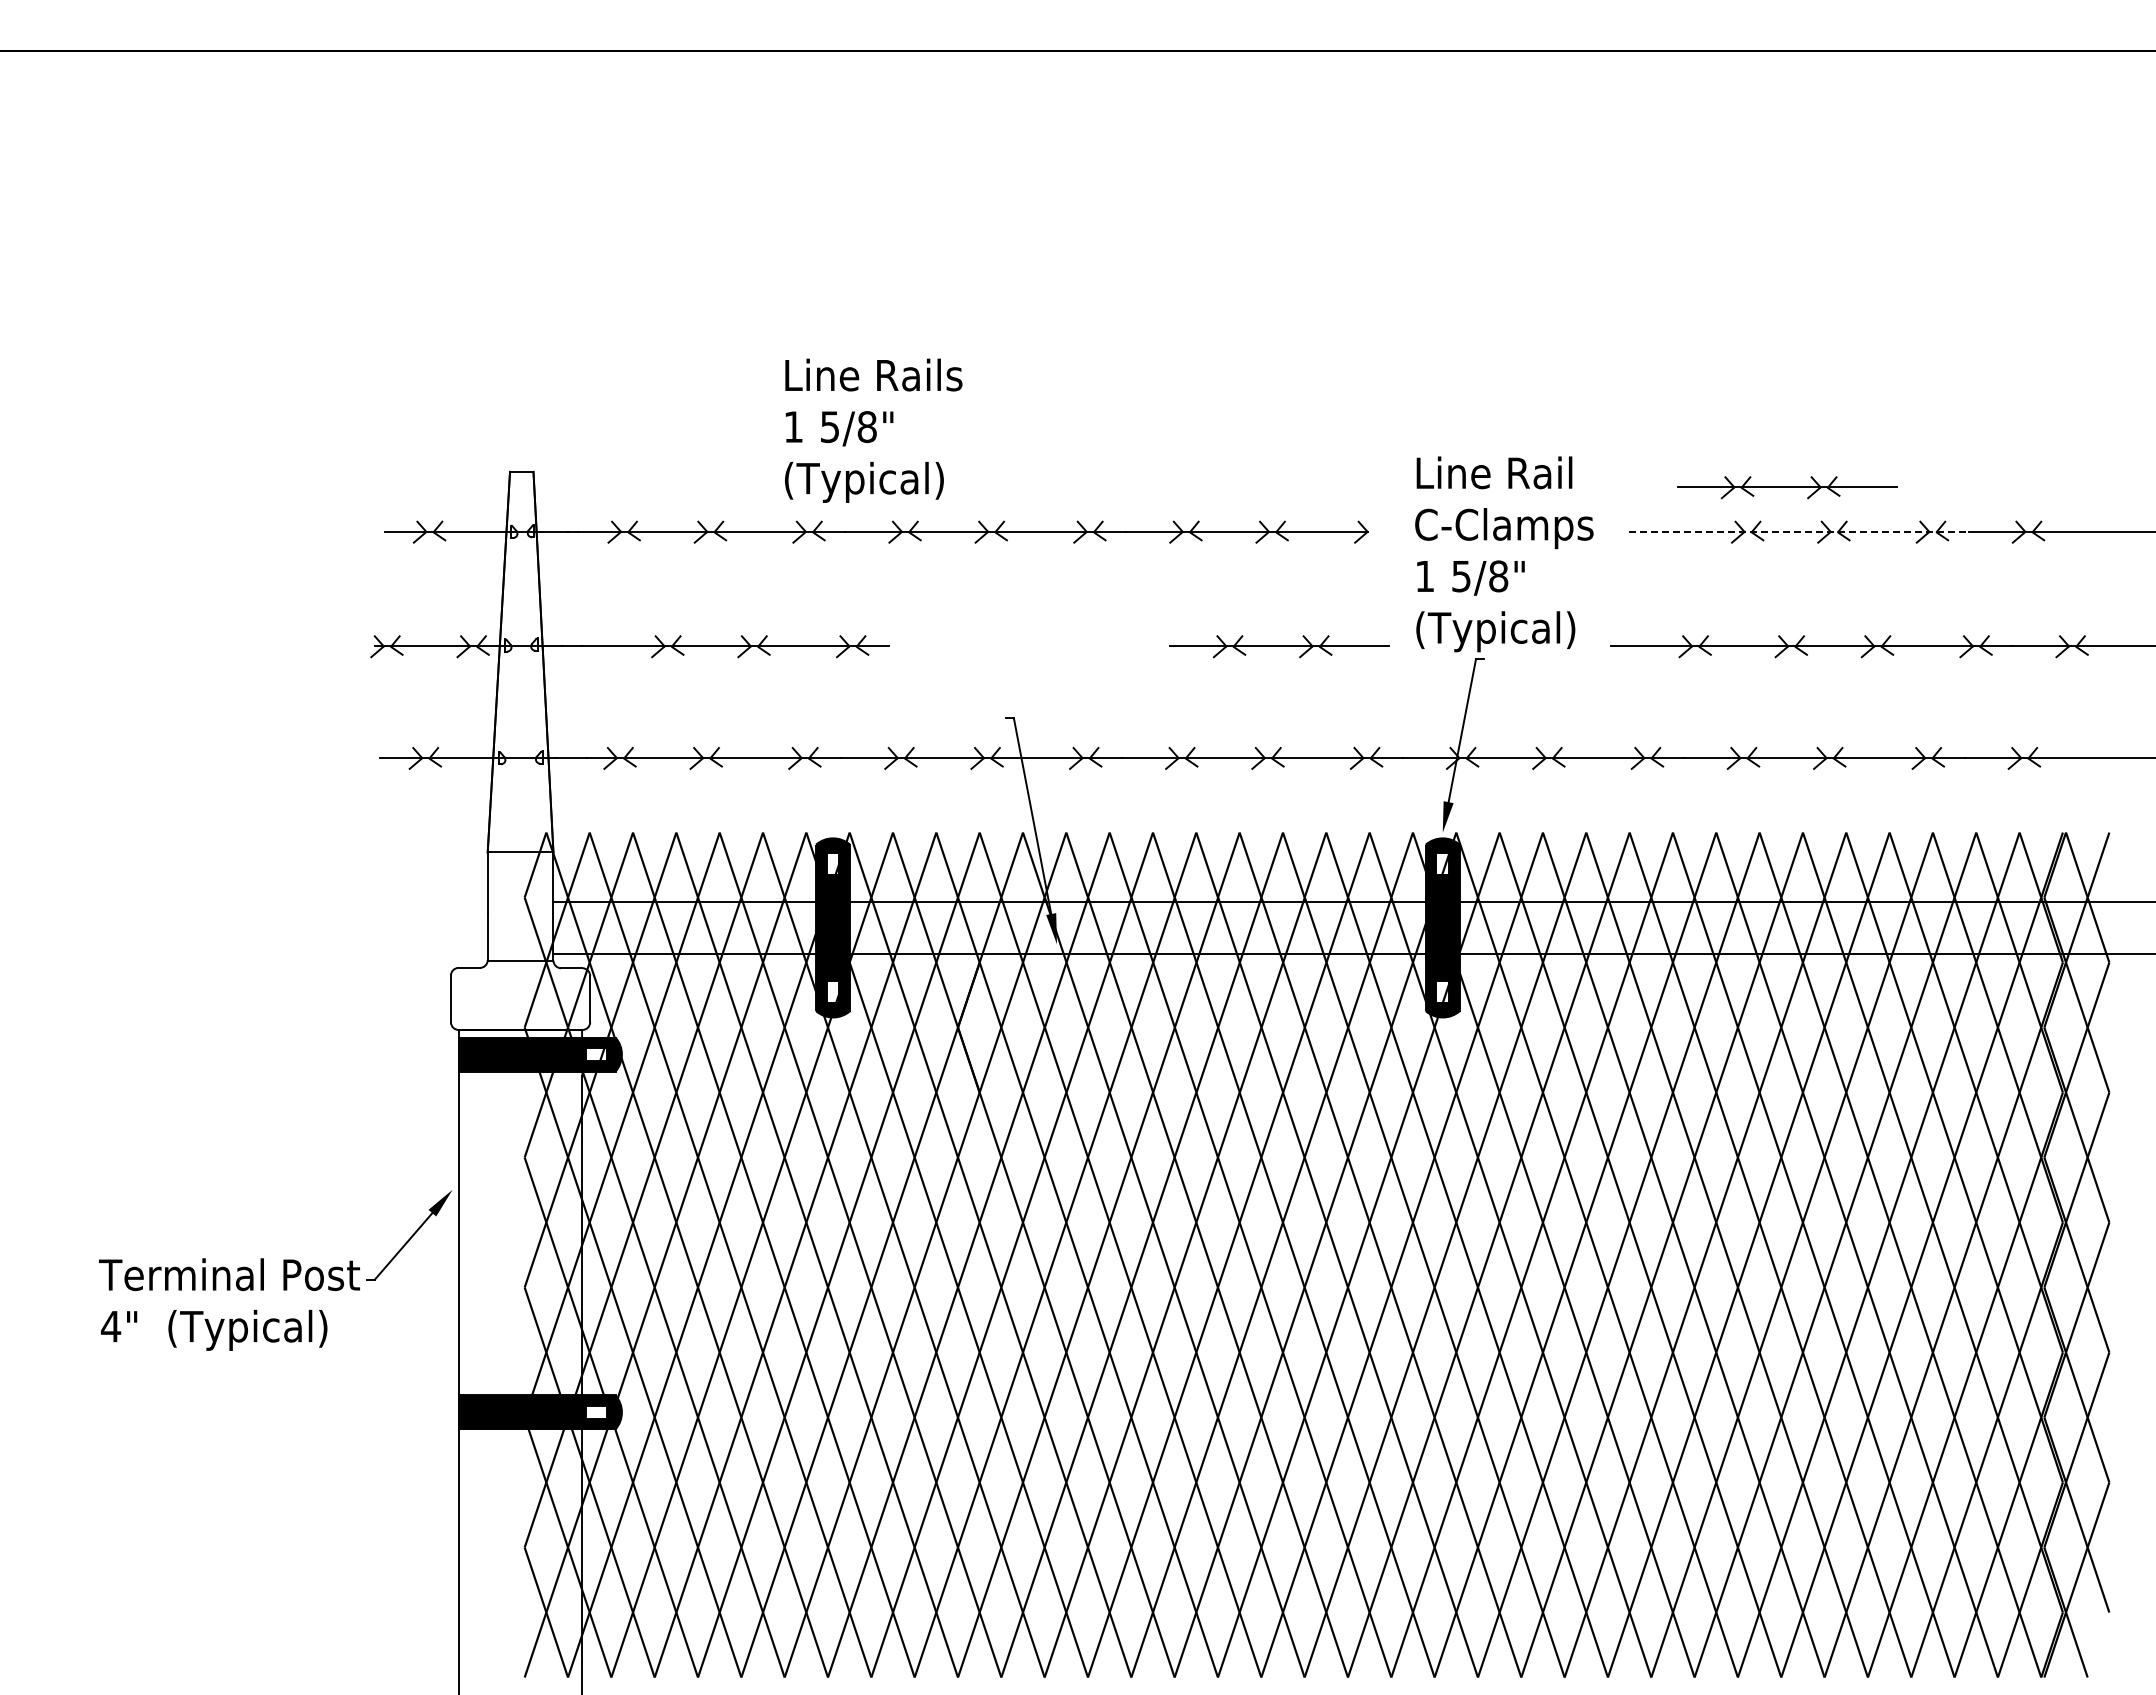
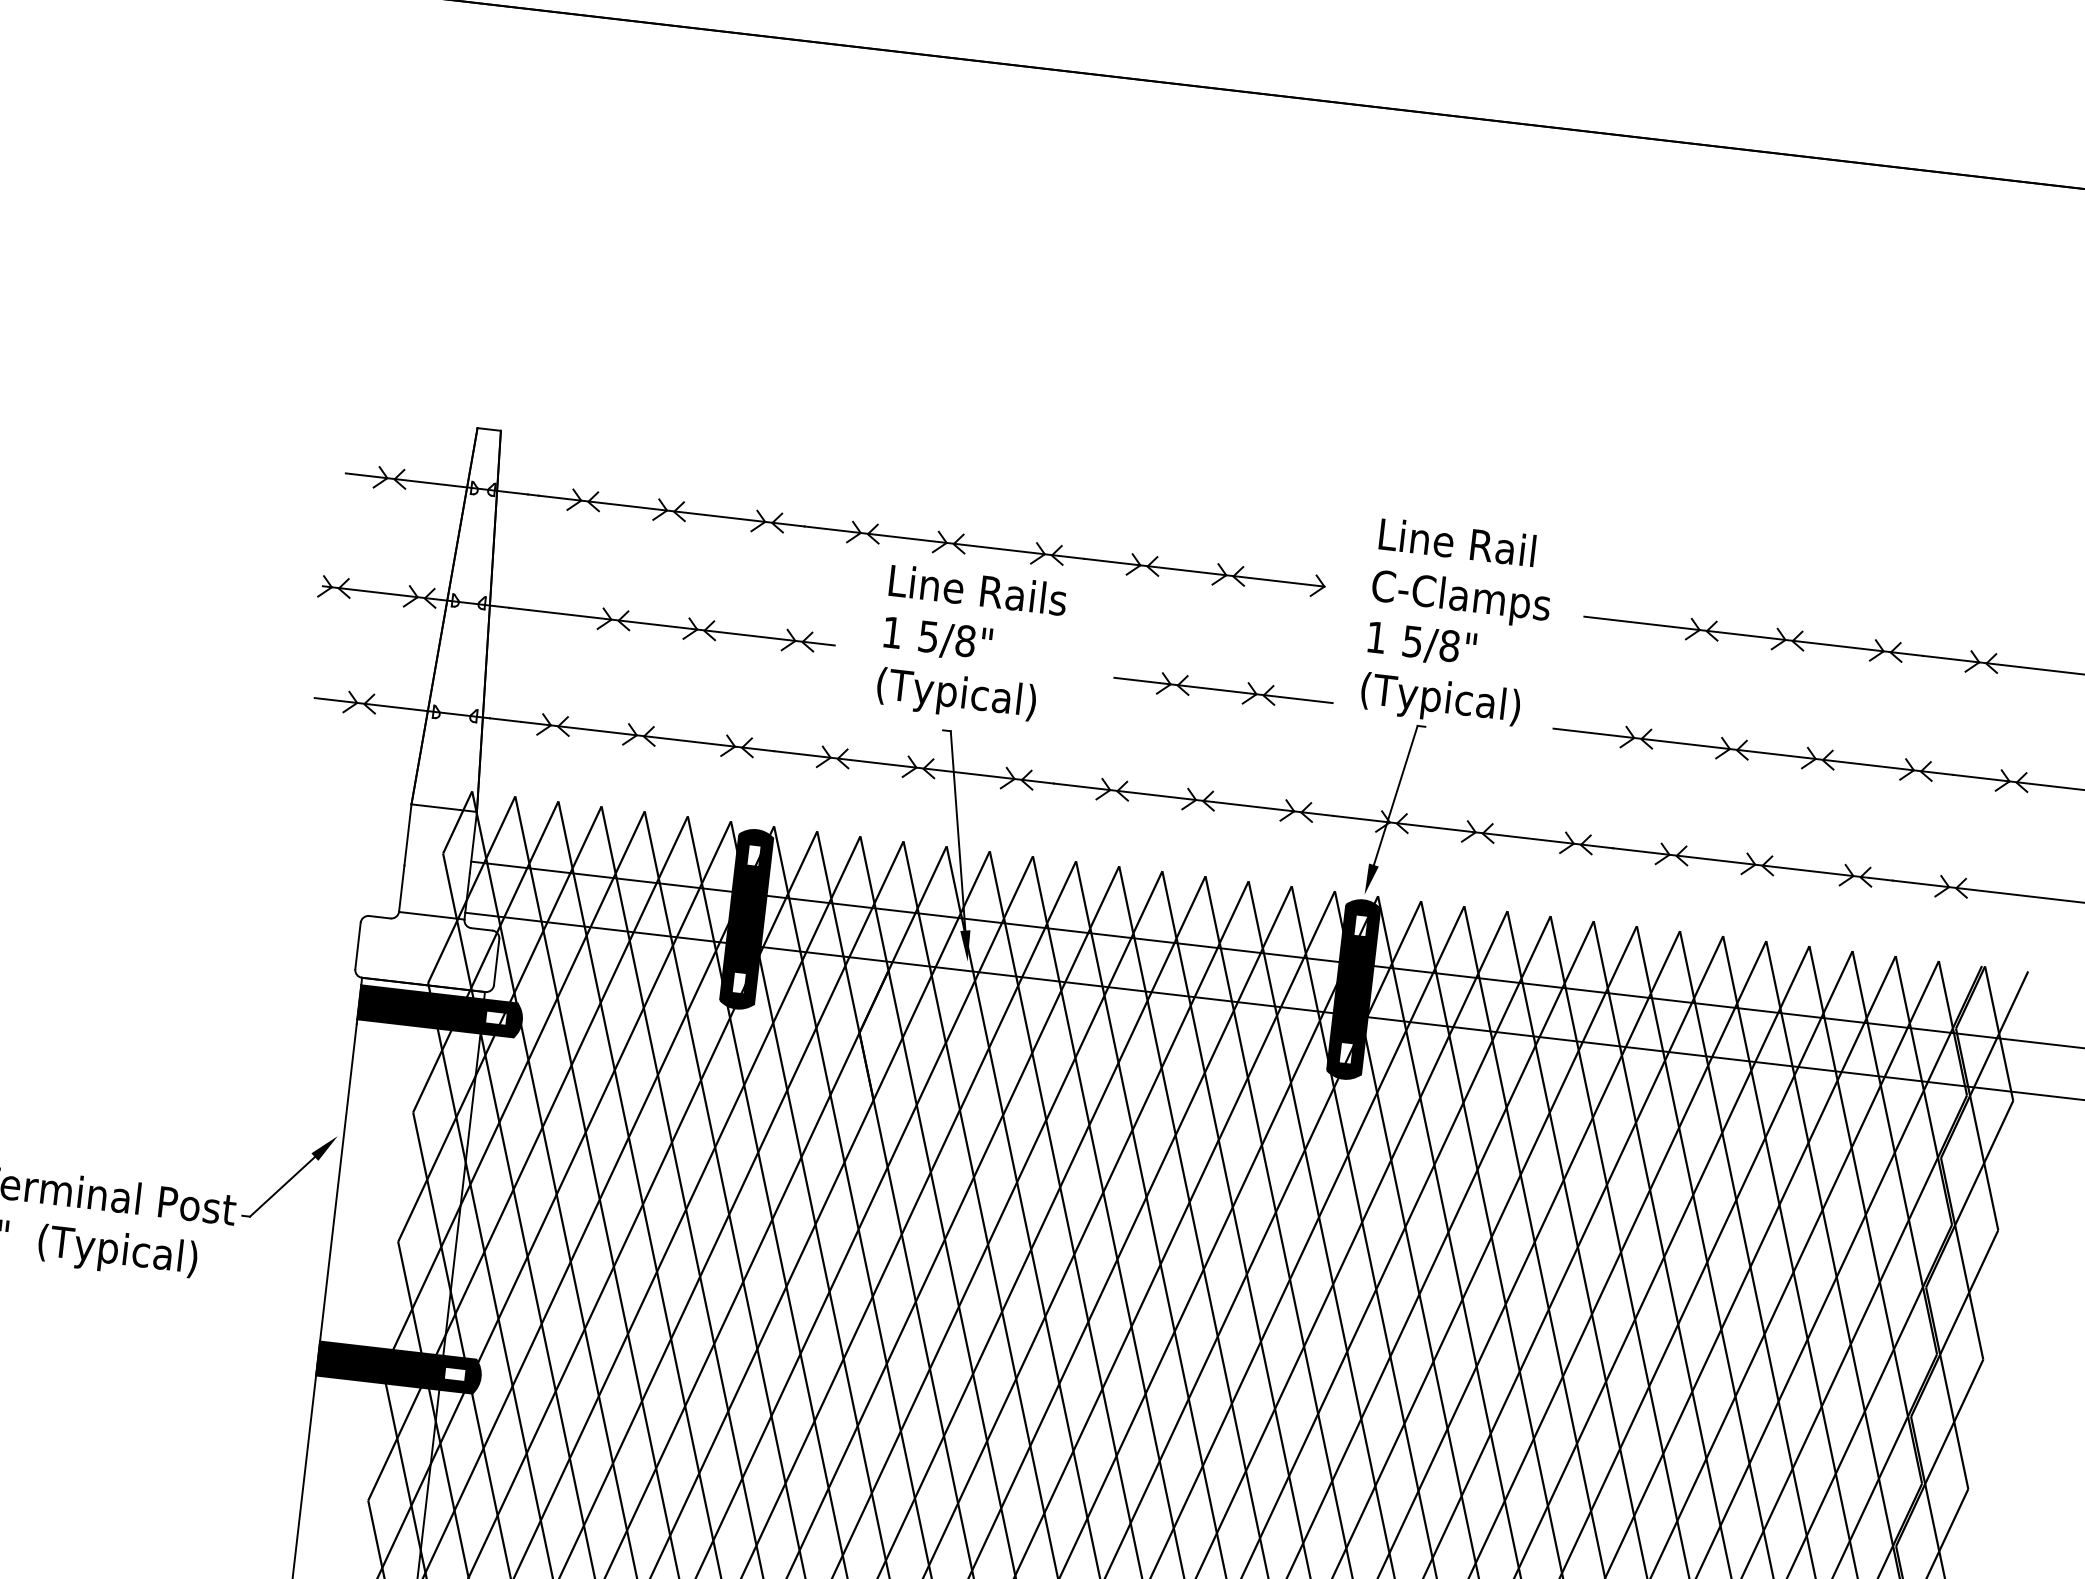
text: (873, 430) -> (971, 645), moved
part: (1787, 487) -> (1747, 590), removed
line: (1799, 531) -> (1754, 635), dashed -> solid

